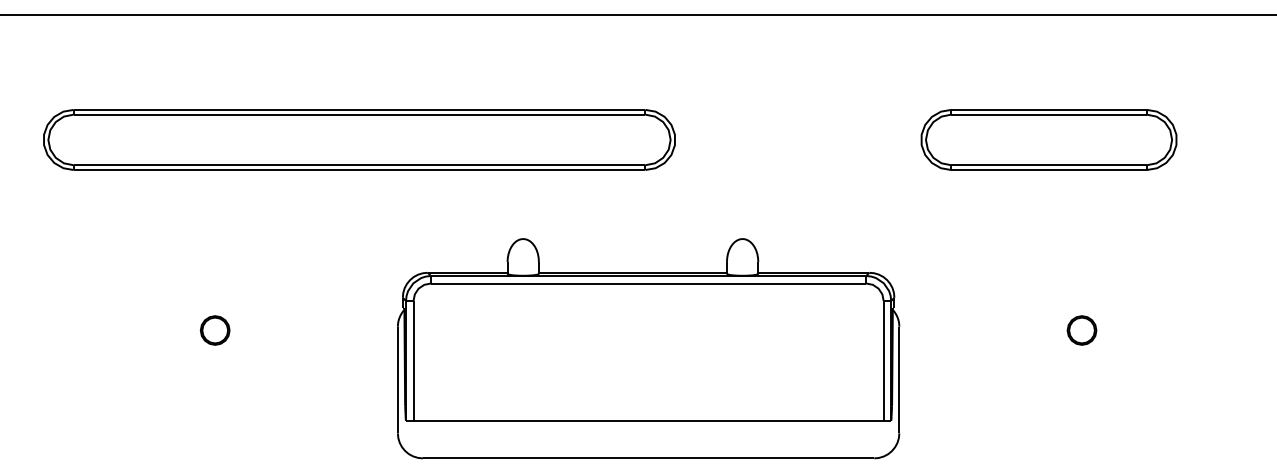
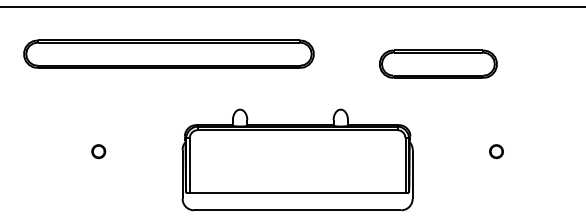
part: (358, 138) -> (168, 53), moved
part: (1049, 138) -> (438, 63), moved

